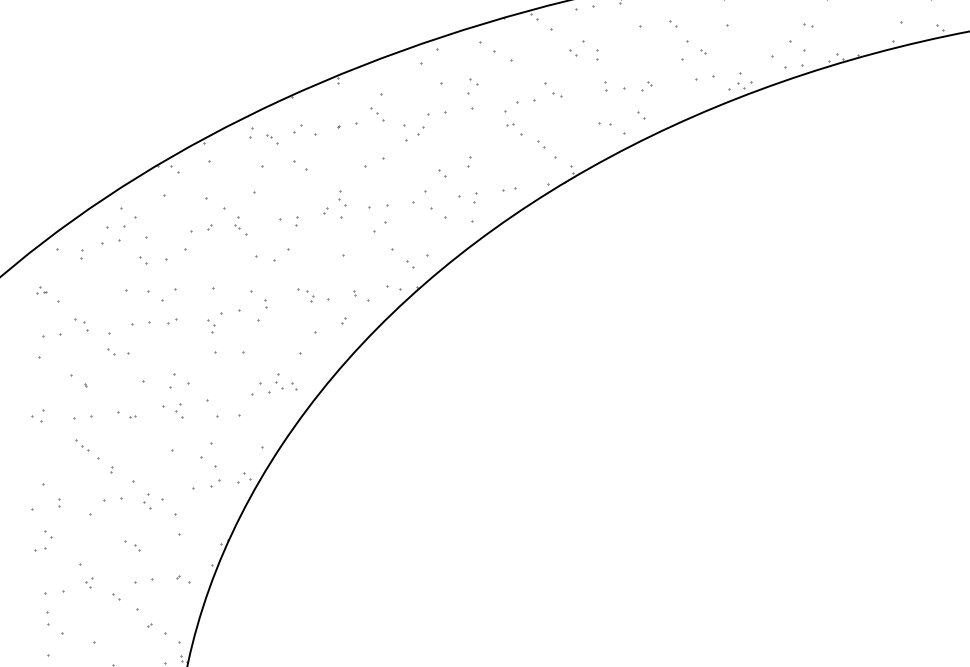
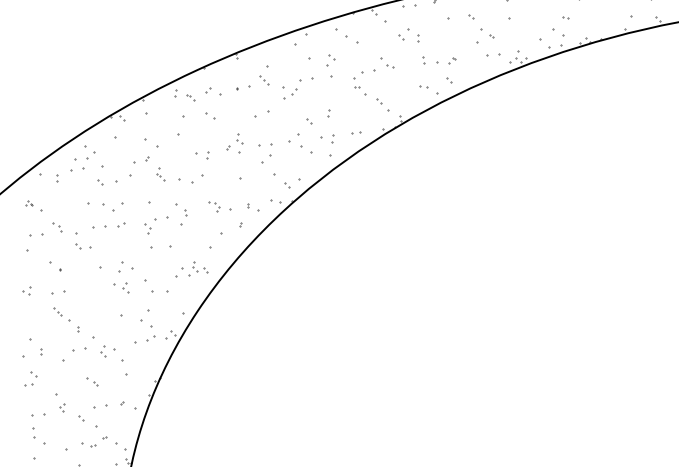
part: (240, 226) -> (160, 174), moved
part: (126, 414) -> (88, 444), moved
part: (183, 579) -> (128, 405), size x1.6

